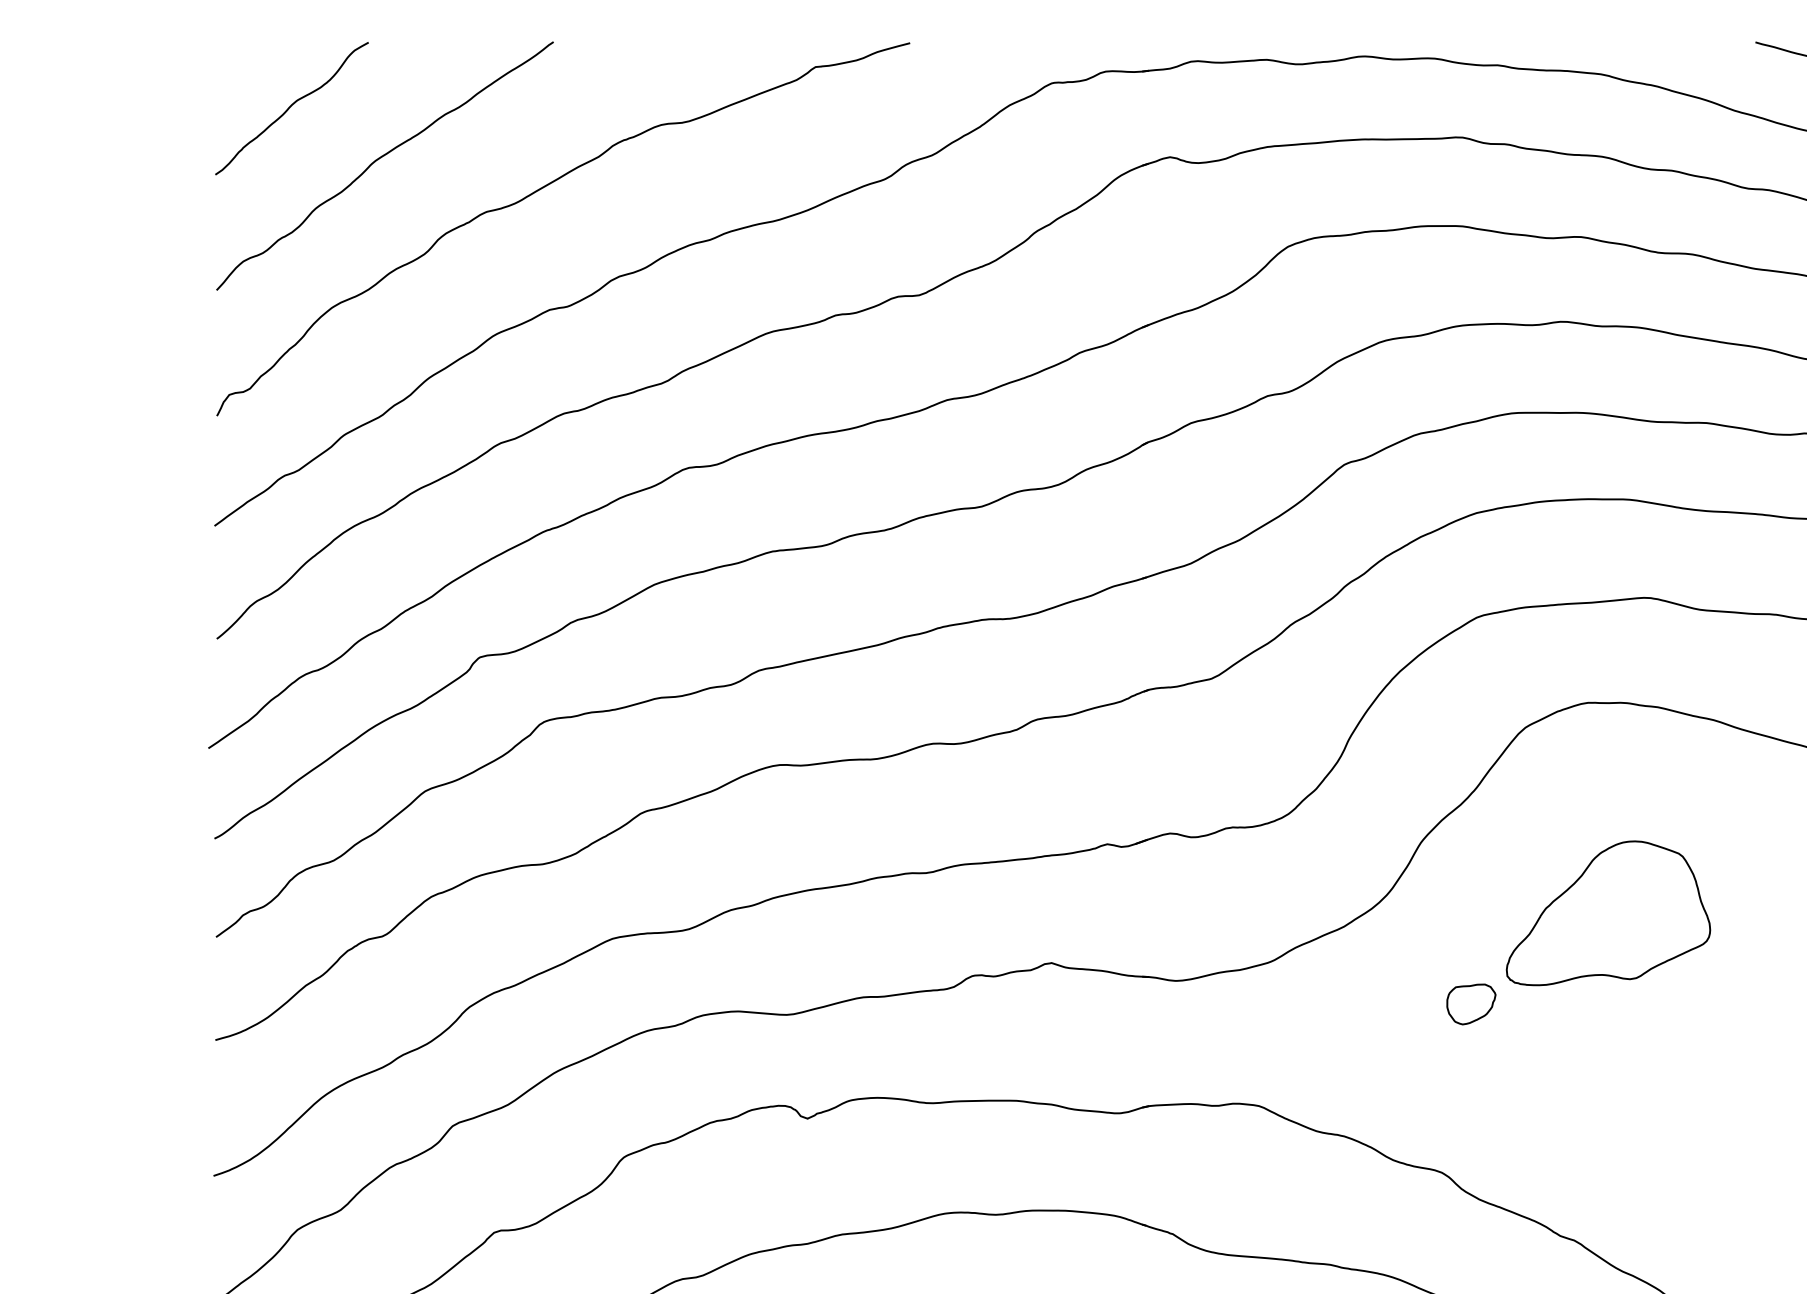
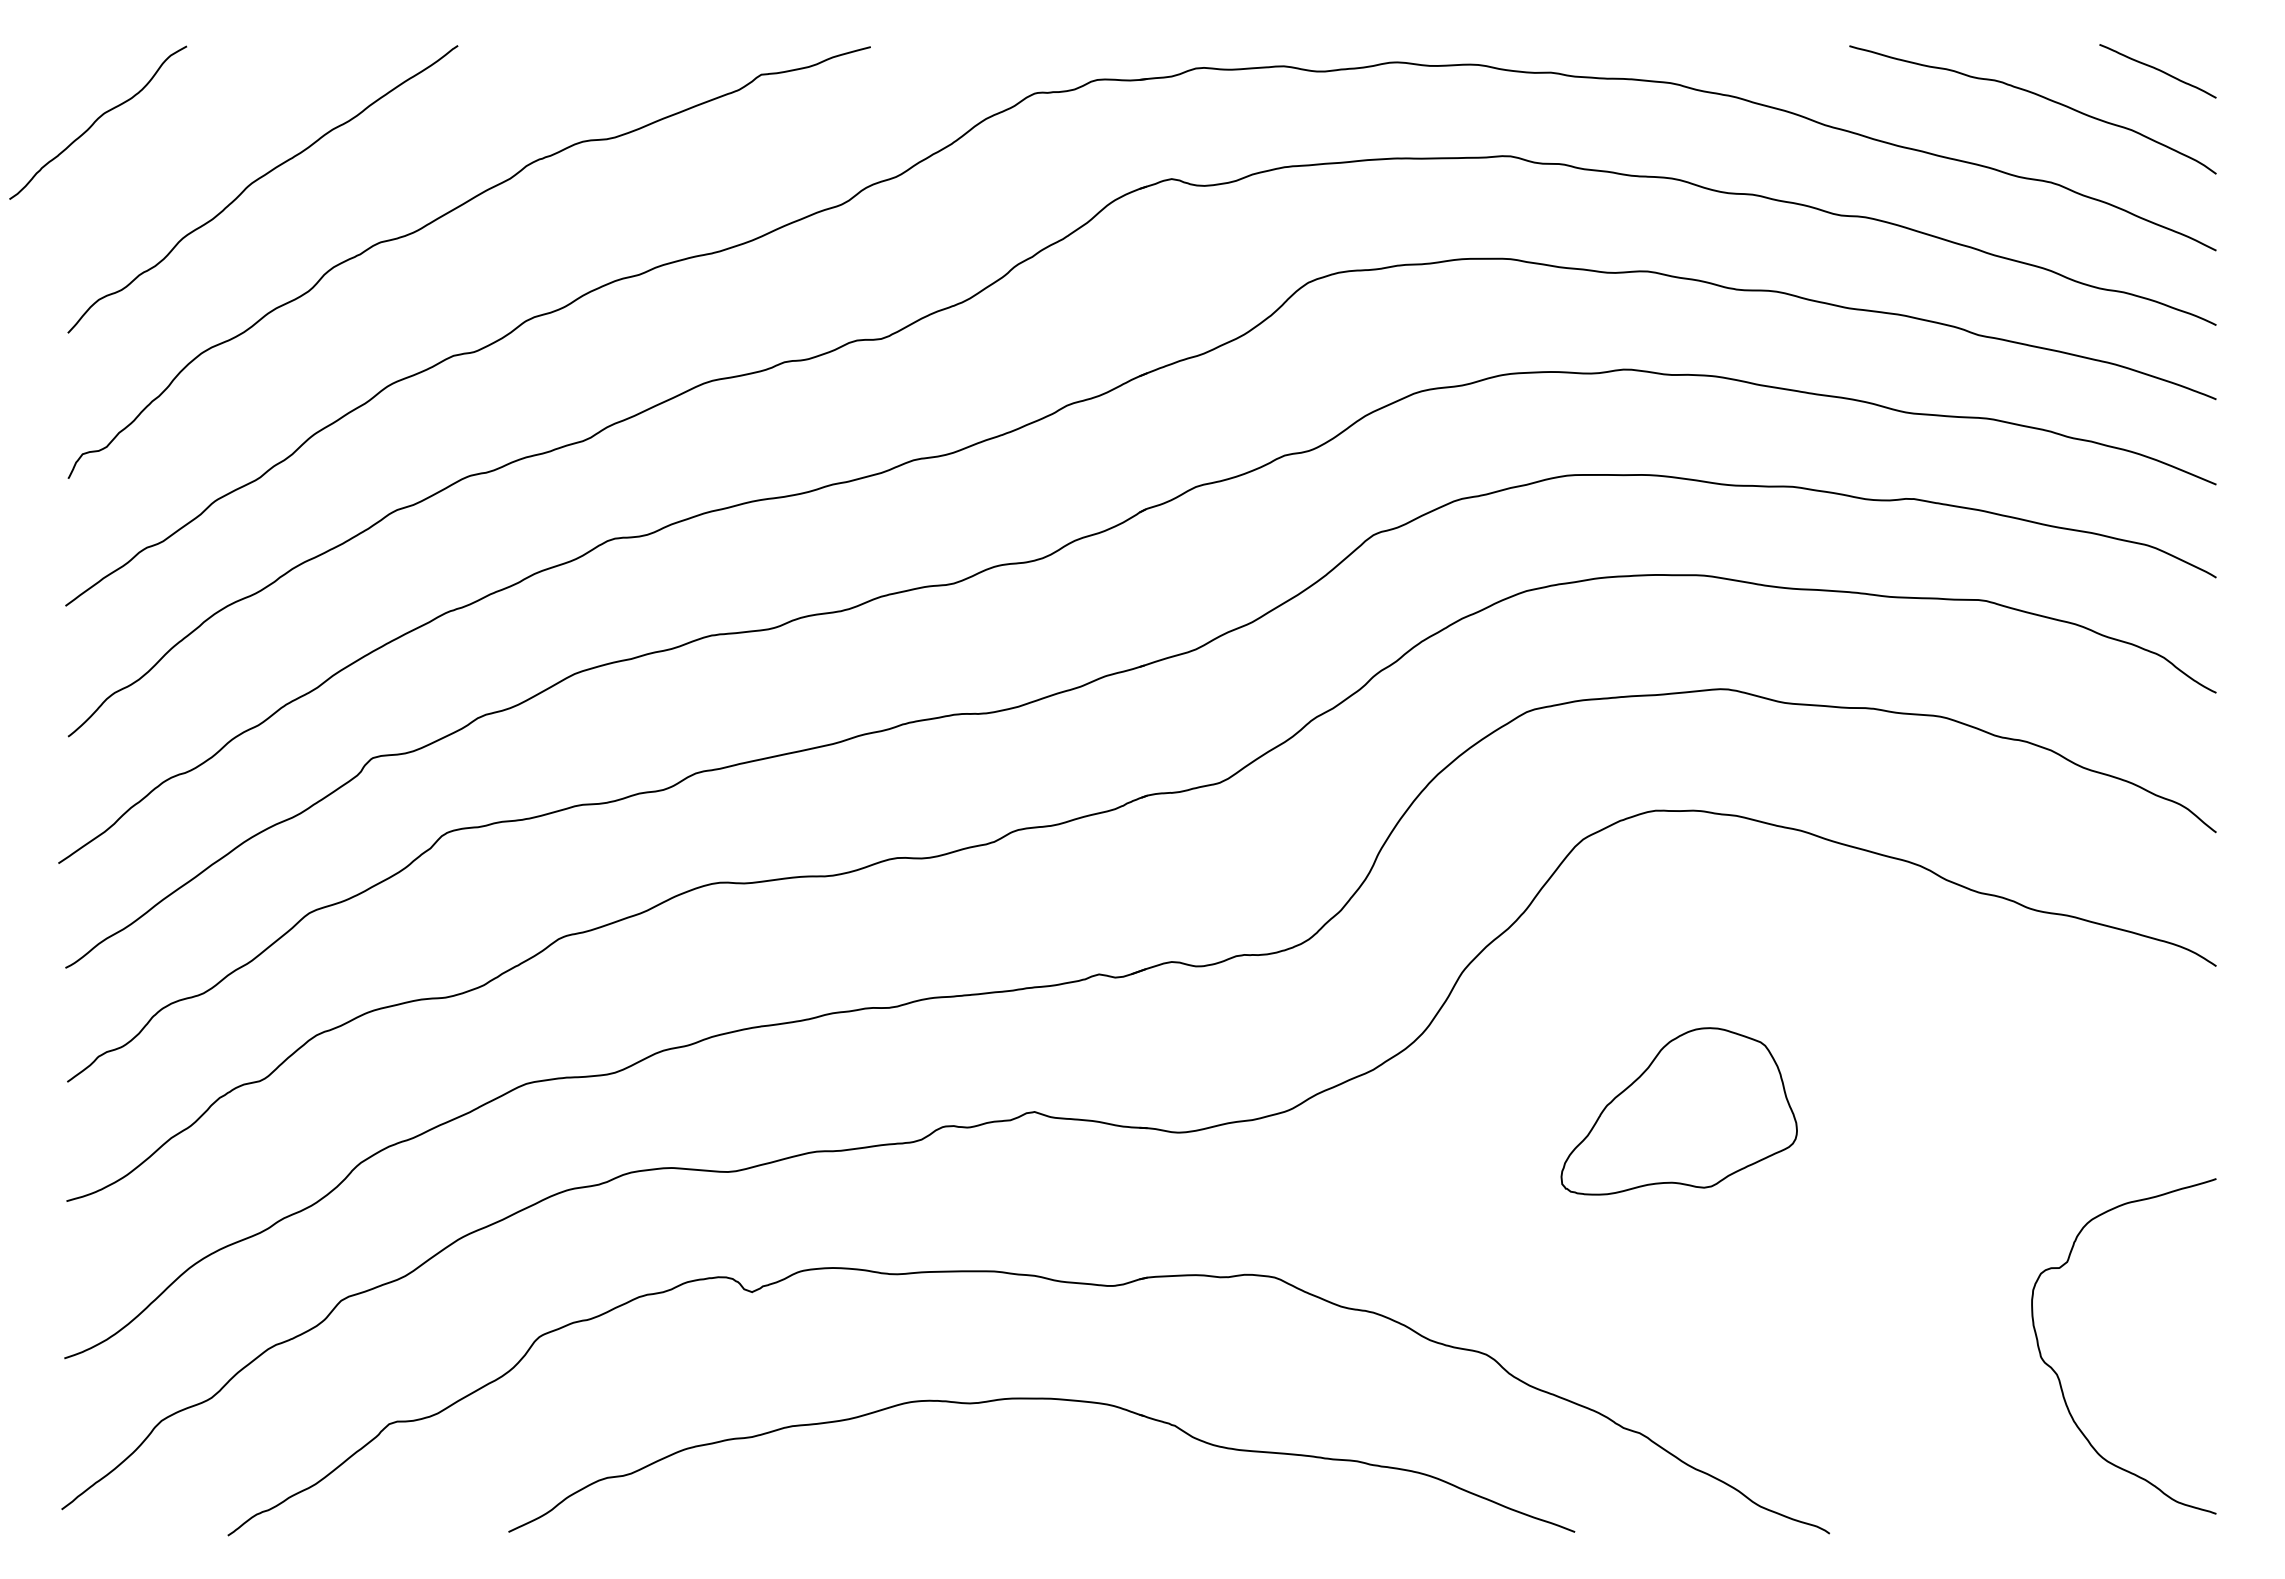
curve: (291, 106) -> (97, 120), moved
part: (1607, 913) -> (1678, 1111), moved
part: (1471, 1004) -> (1520, 1159), removed

